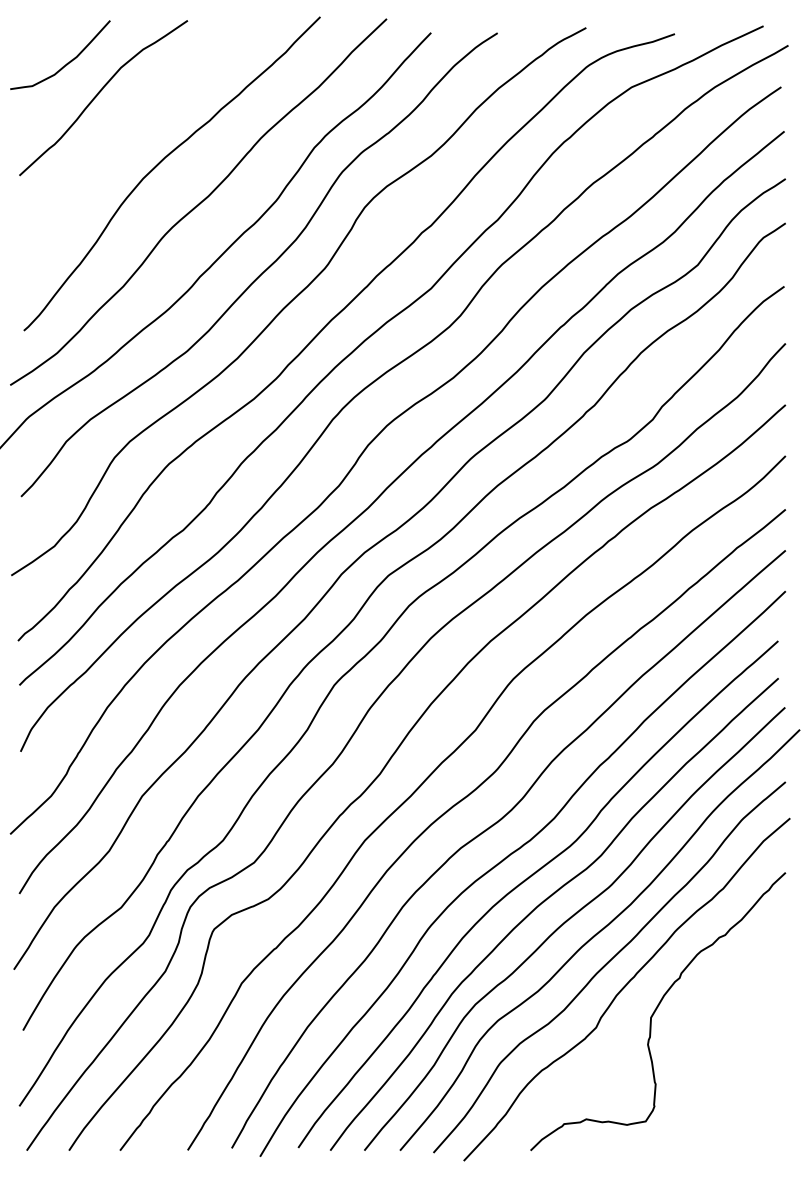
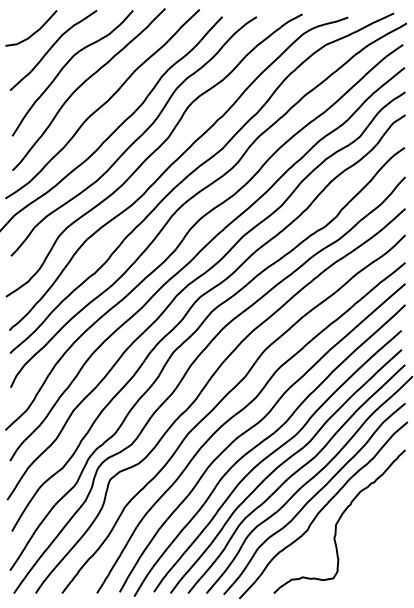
curve: (126, 129) -> (65, 66), added

